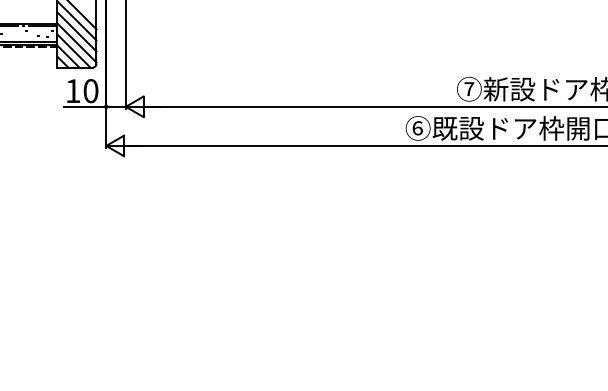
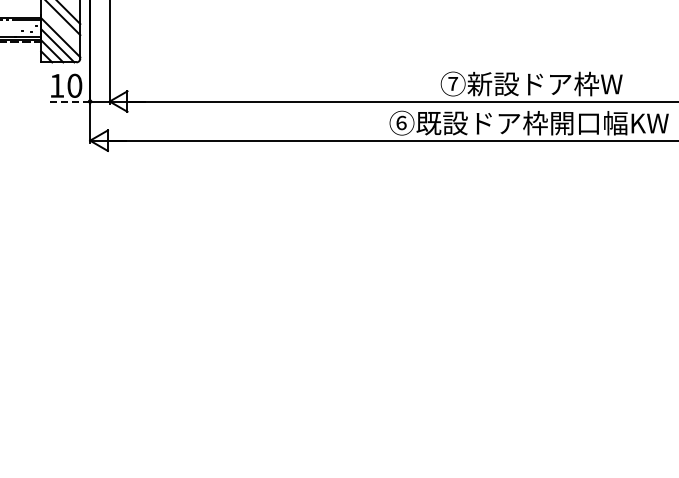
line: (76, 31) -> (60, 26), removed
line: (84, 106) -> (68, 101), solid -> dashed

